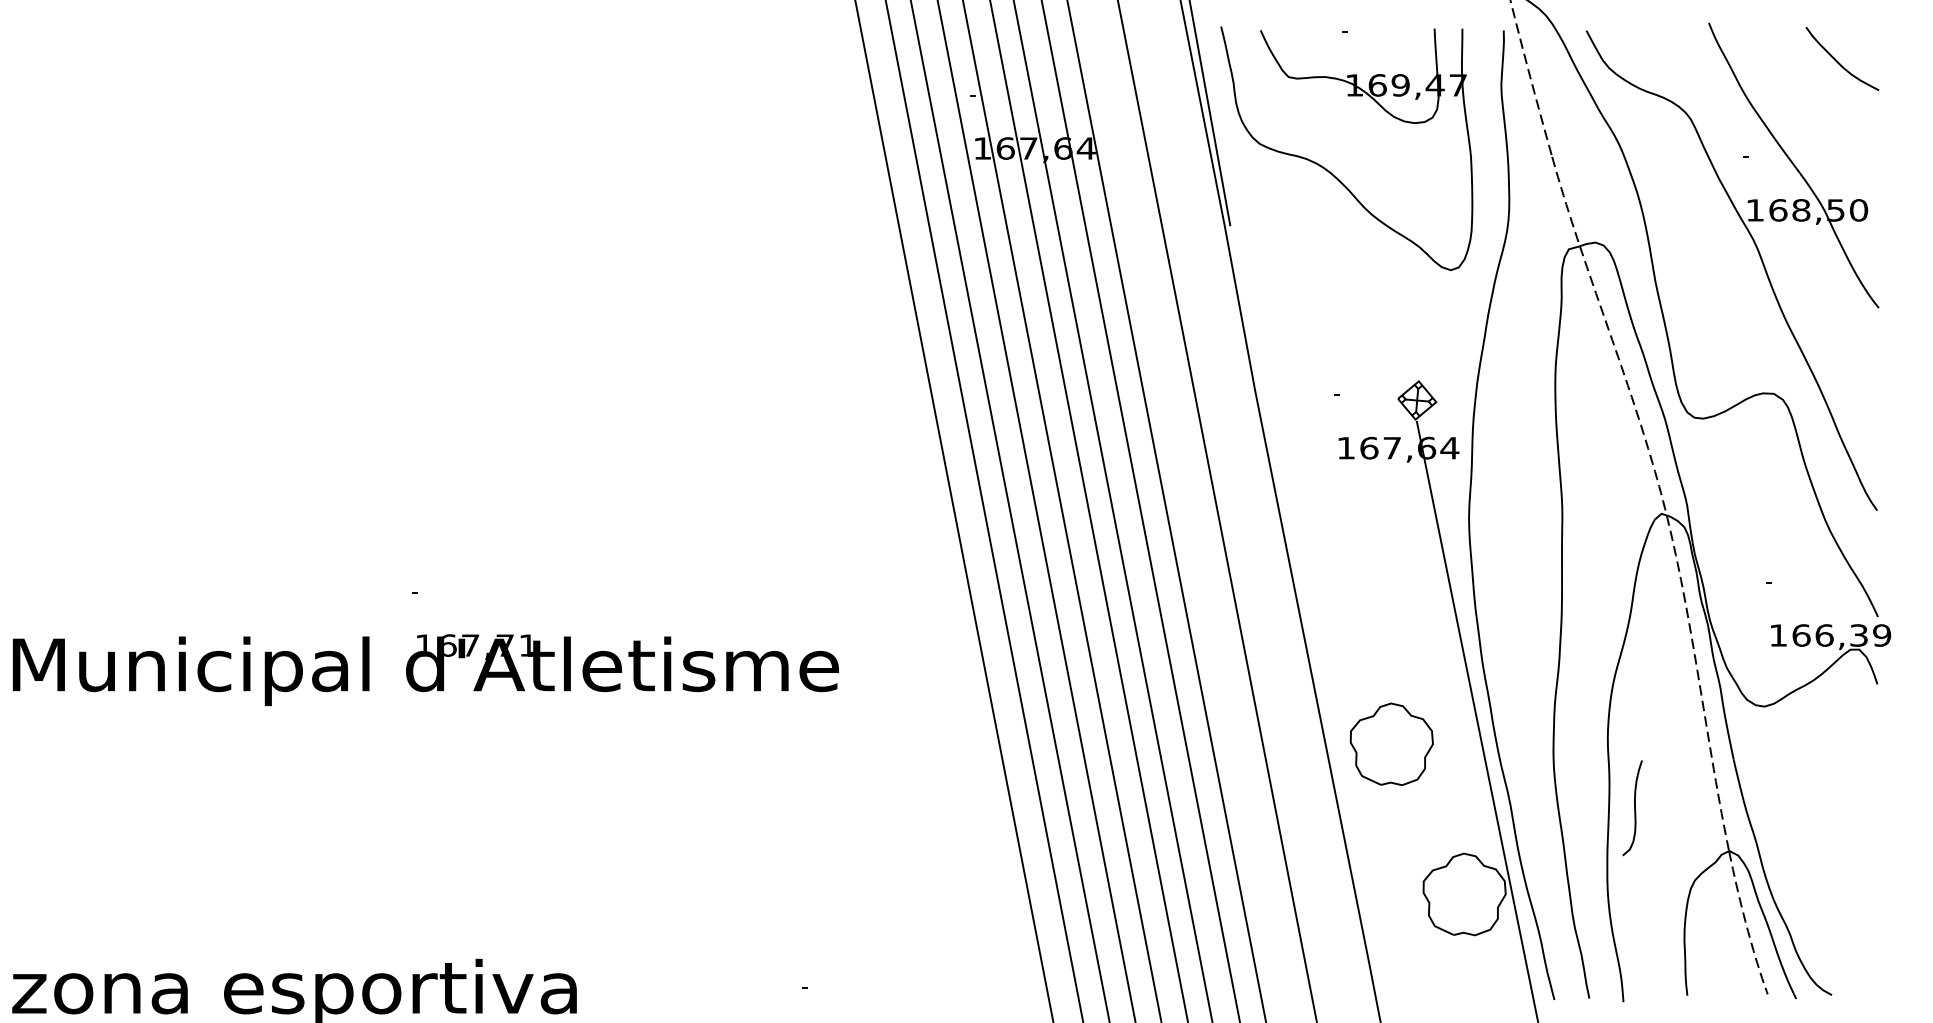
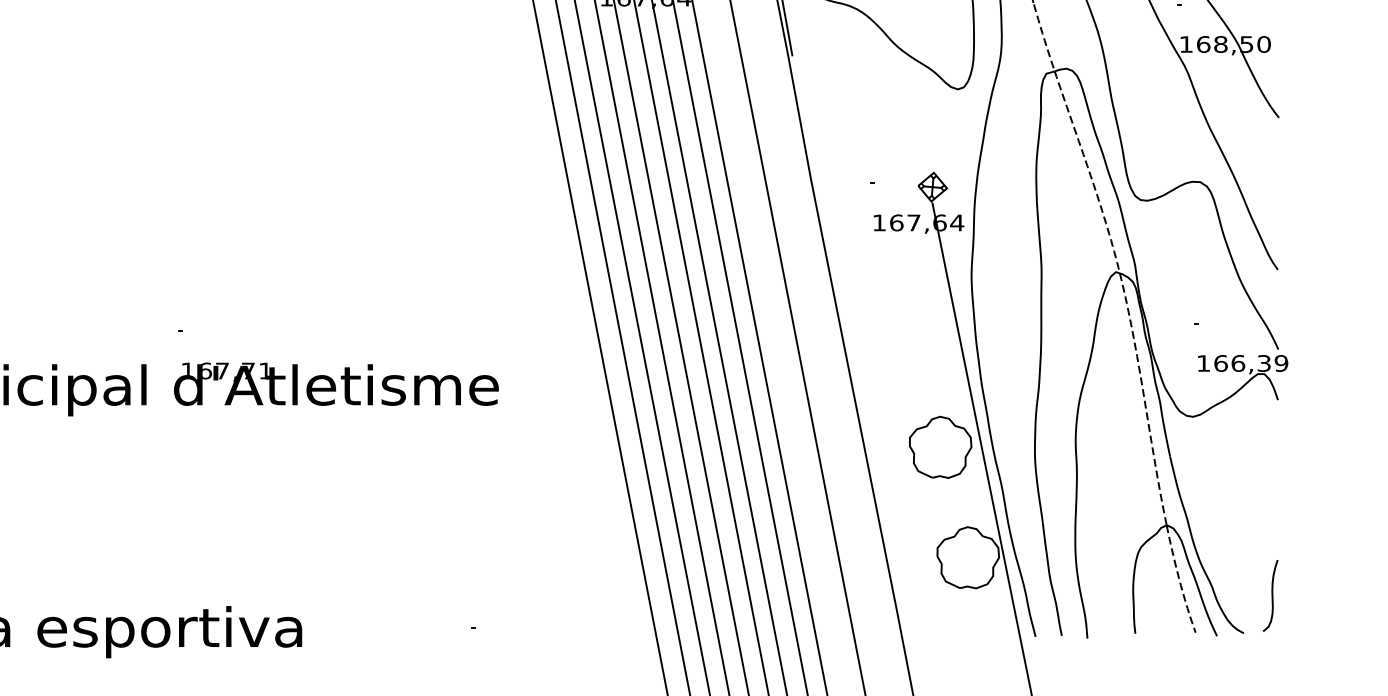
part: (1391, 744) -> (940, 447), moved
curve: (1634, 808) -> (1272, 596), moved

